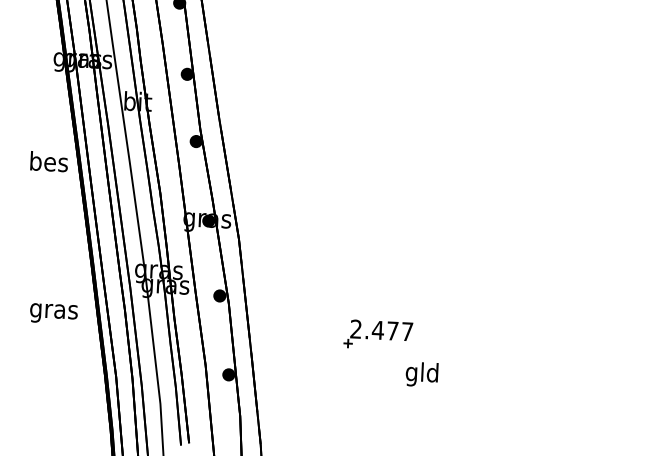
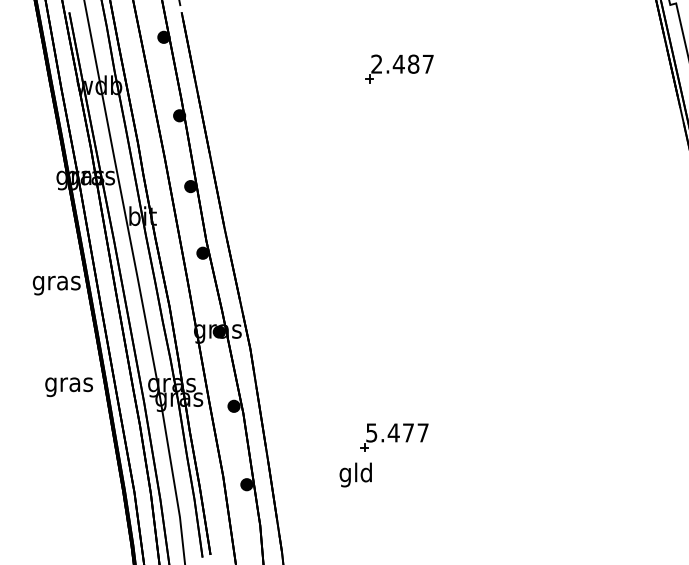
text: (48, 163) -> (56, 282), bes -> gras
text: (53, 314) -> (68, 387), moved
text: (355, 328) -> (371, 432), 2.477 -> 5.477
text: (421, 374) -> (355, 474), moved

